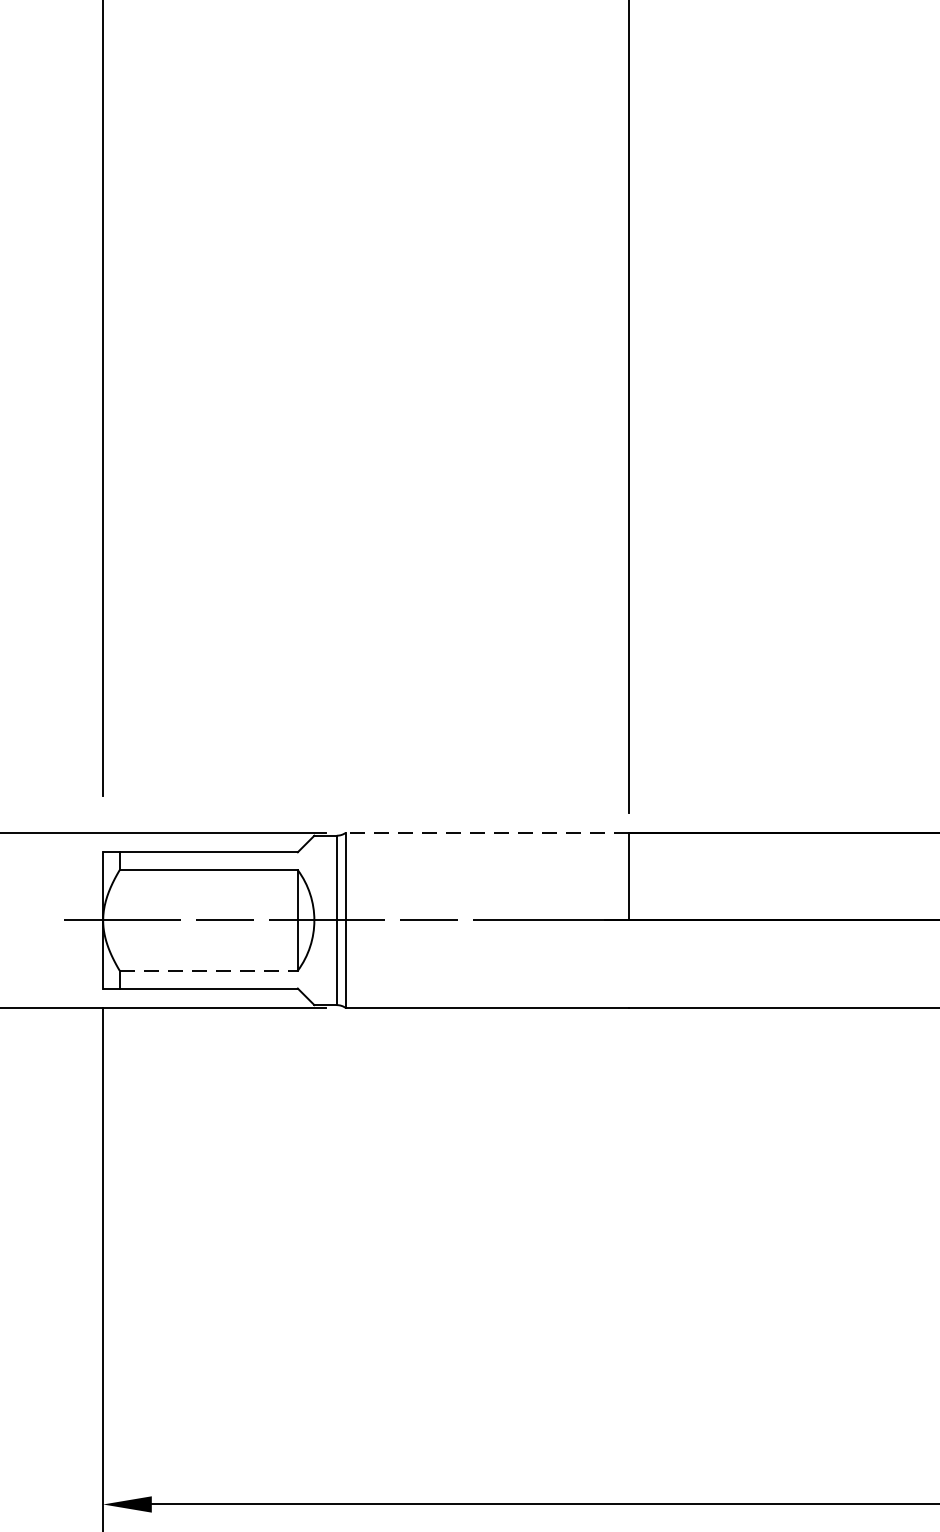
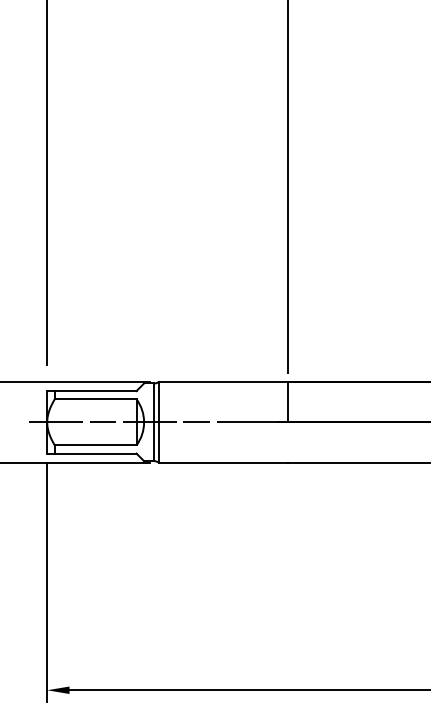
line: (487, 833) -> (223, 382), dashed -> solid
line: (208, 970) -> (95, 445), dashed -> solid

